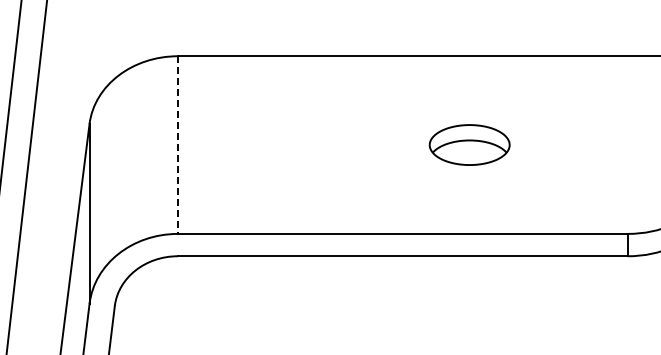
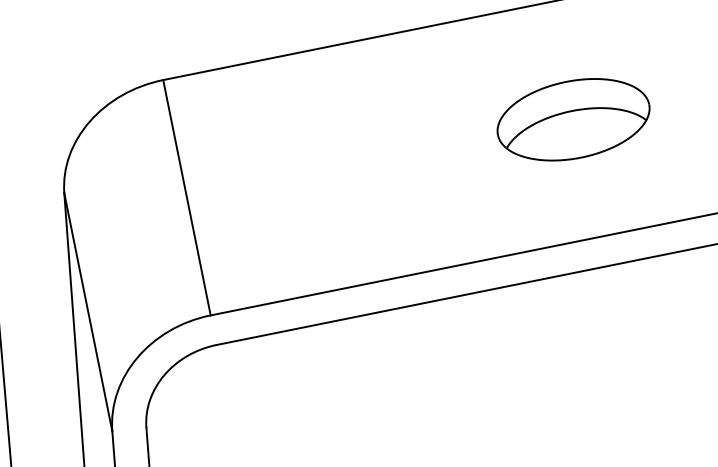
part: (469, 144) -> (573, 119), size x1.43
line: (177, 145) -> (186, 198), dashed -> solid

